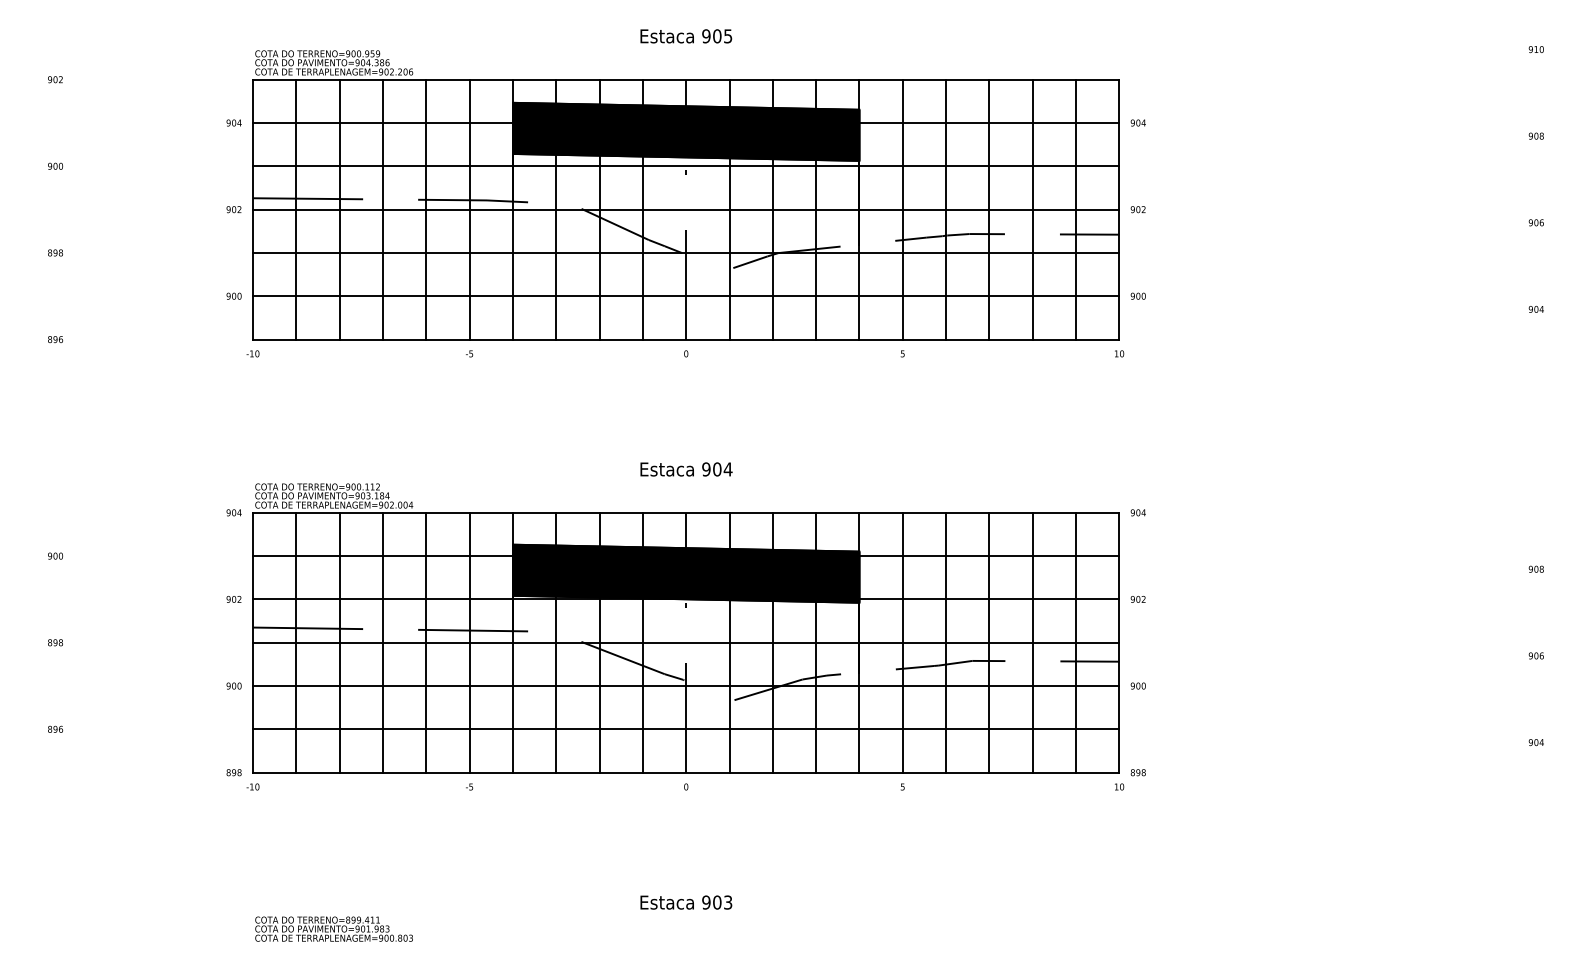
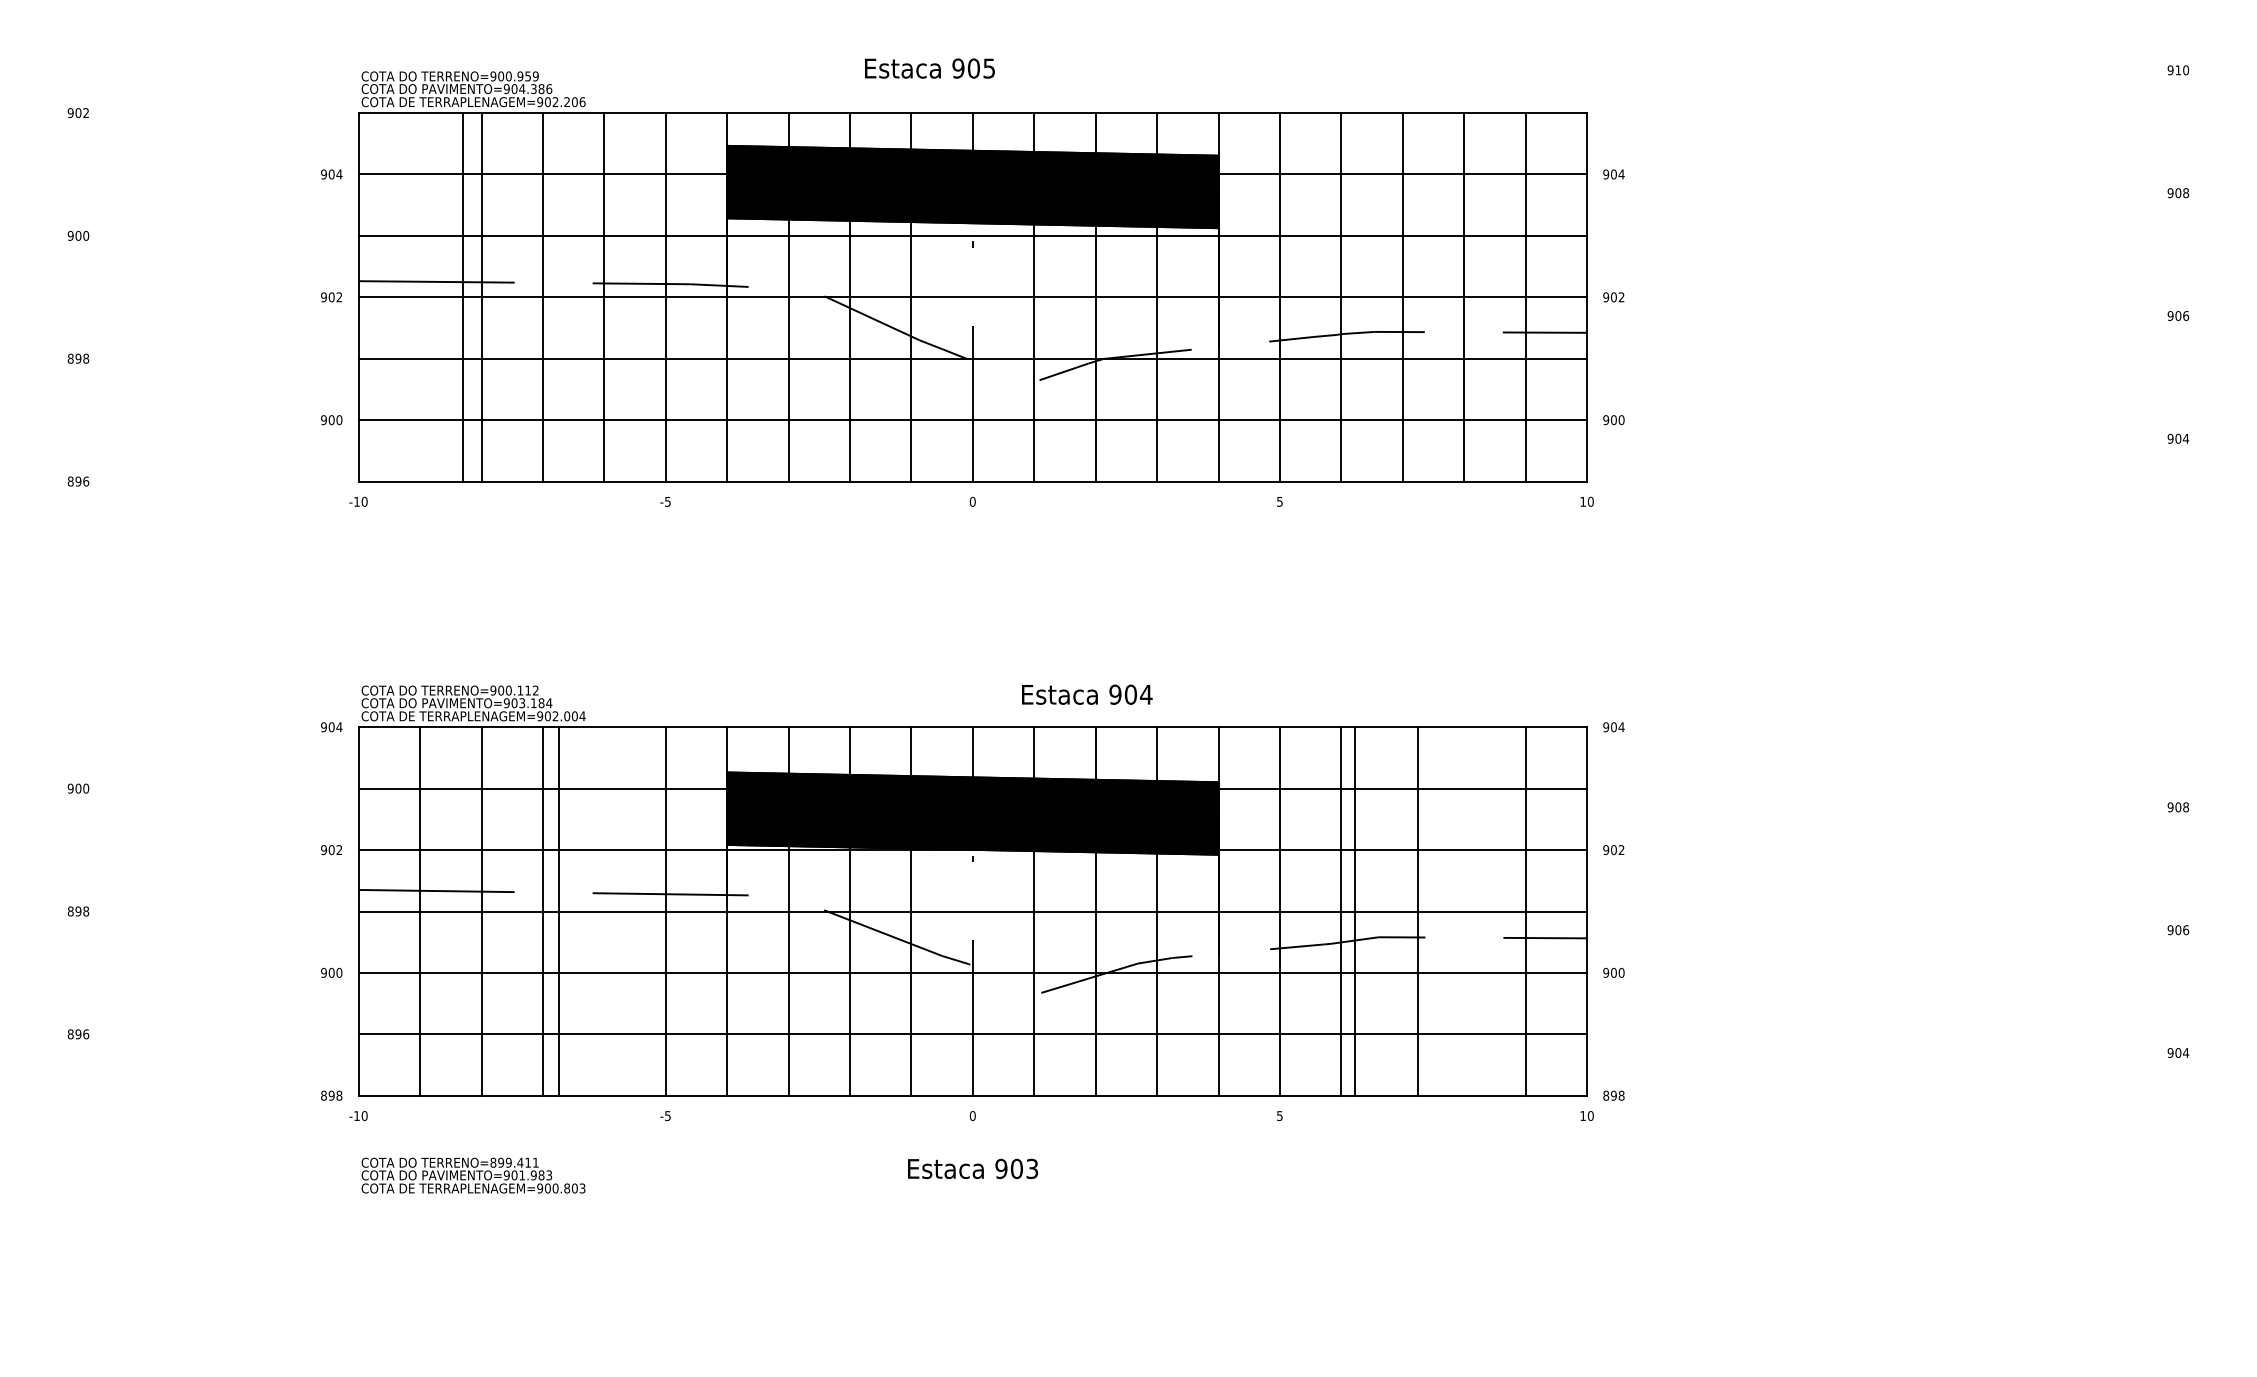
text: (685, 36) -> (929, 68), moved
line: (296, 209) -> (463, 297), moved
text: (686, 469) -> (1087, 694), moved
line: (426, 642) -> (559, 911), moved
line: (989, 642) -> (1354, 911), moved
line: (1032, 642) -> (1418, 911), moved
text: (686, 902) -> (973, 1168), moved
text: (334, 929) -> (473, 1175), moved

